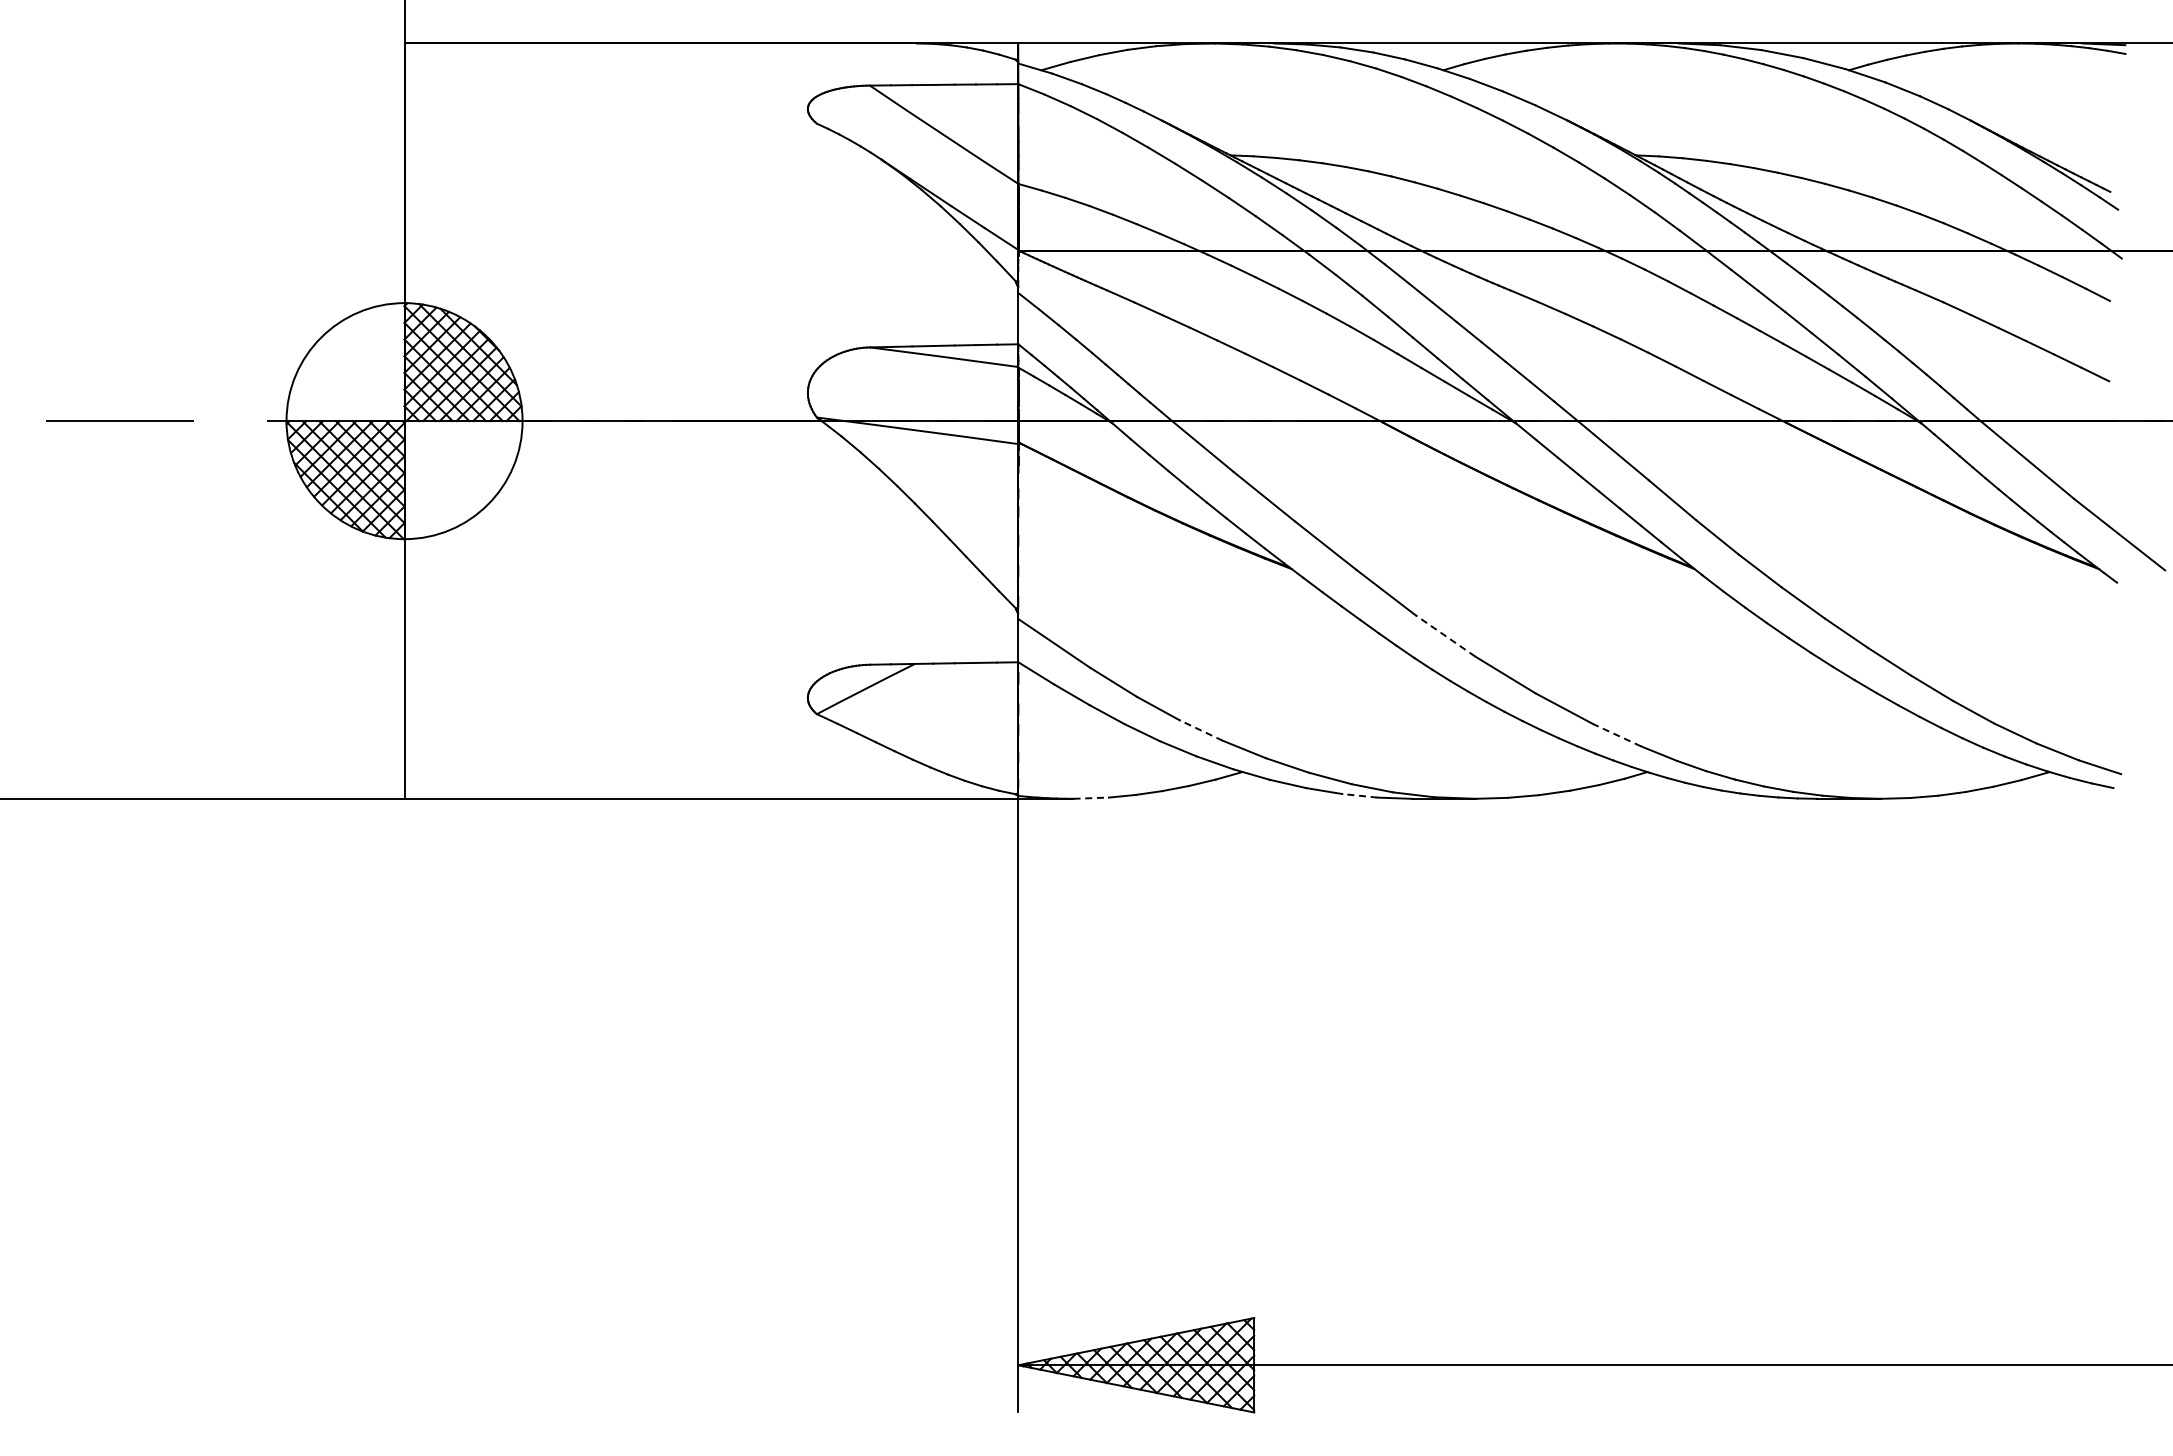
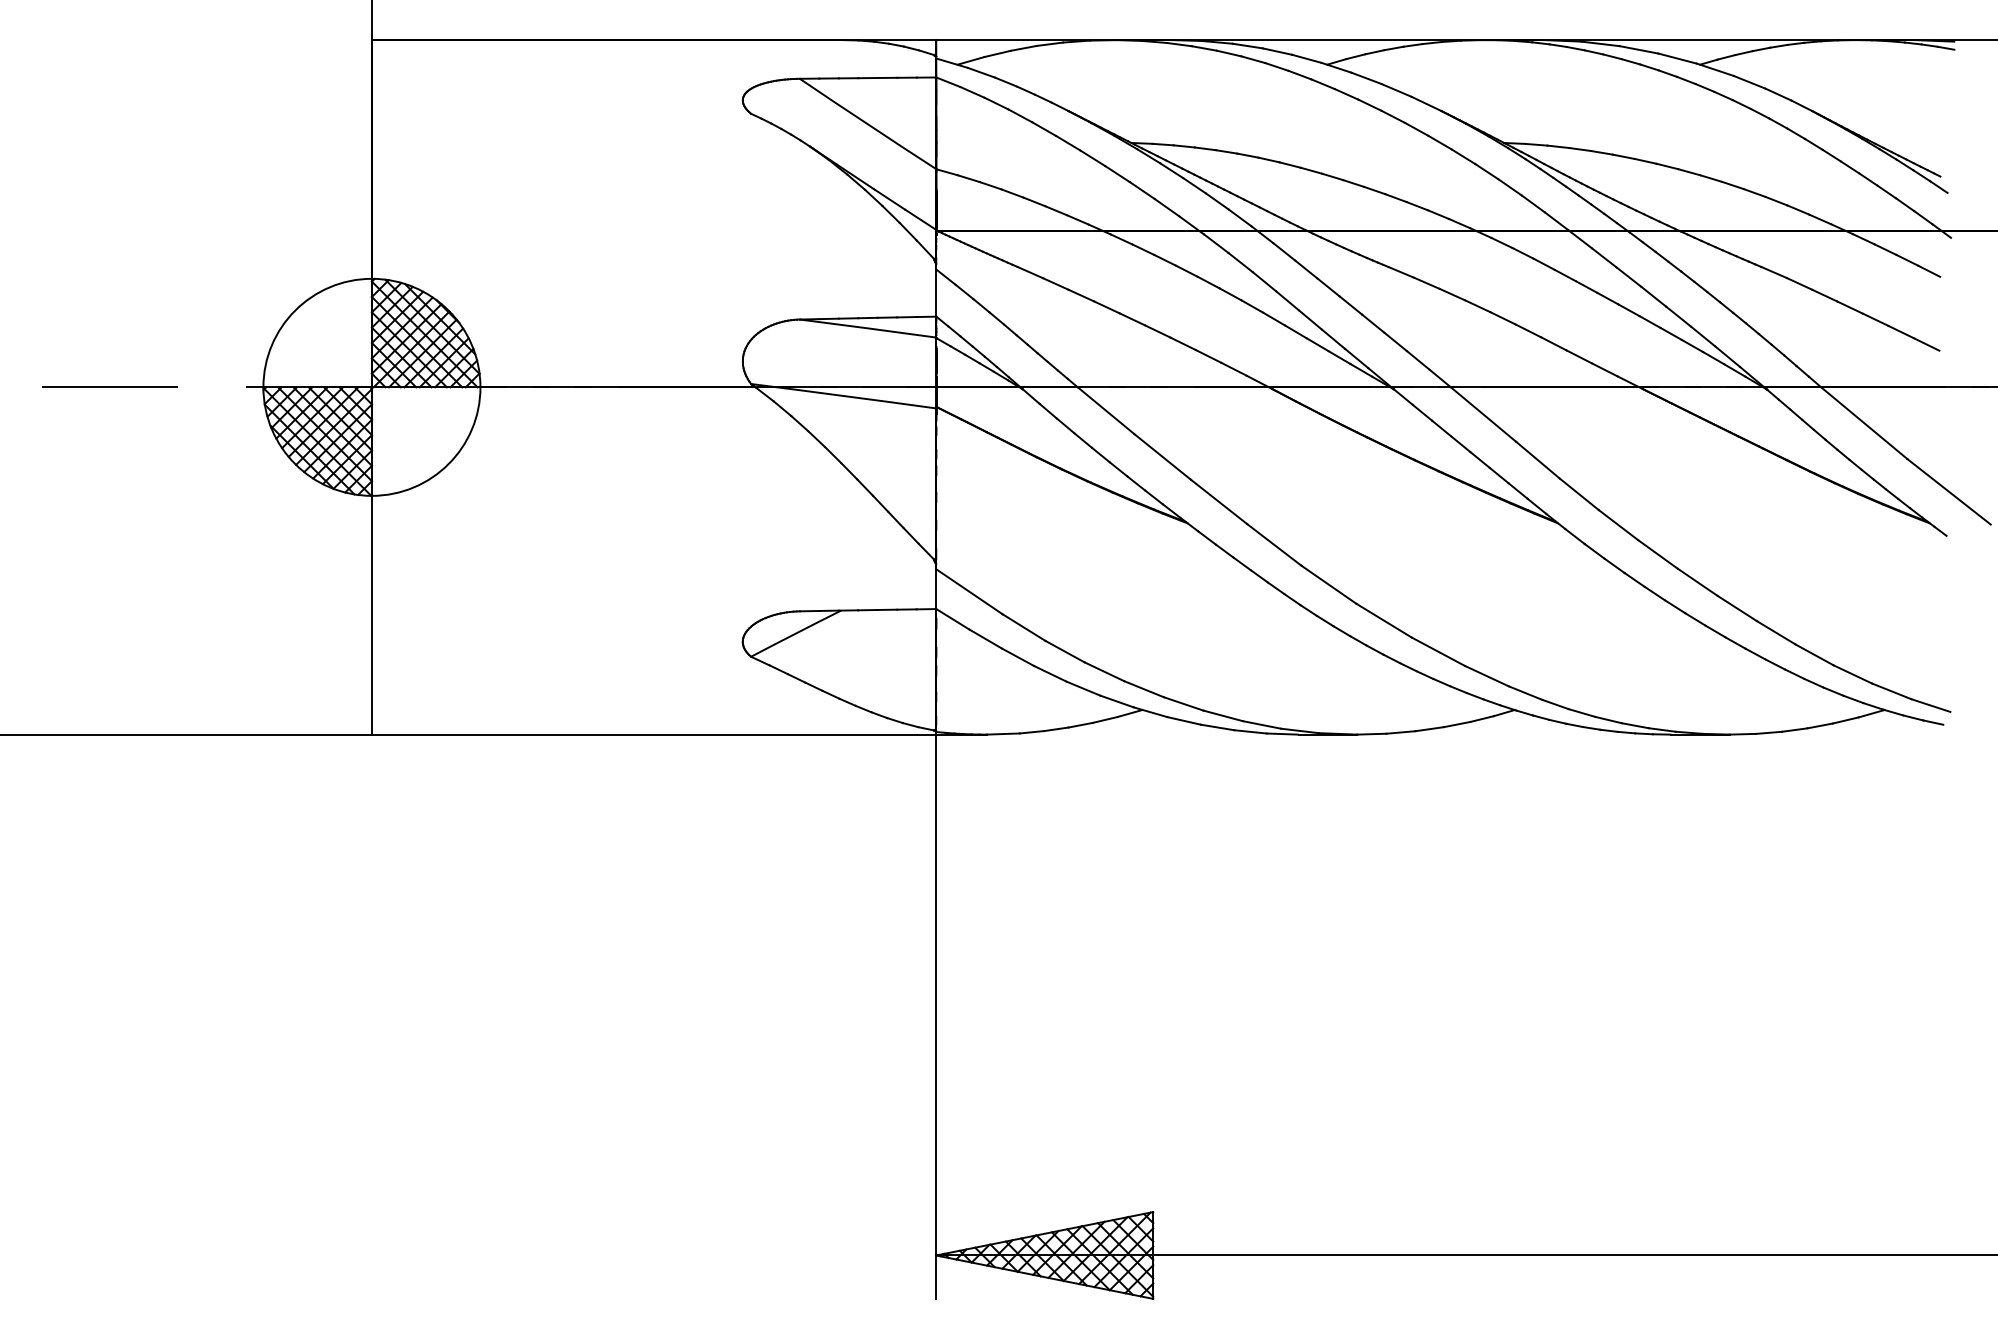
line: (1444, 635) -> (1328, 584), dashed -> solid
line: (1201, 730) -> (1104, 671), dashed -> solid
line: (1616, 735) -> (1486, 676), dashed -> solid
line: (1359, 795) -> (1250, 731), dashed -> solid
line: (1091, 798) -> (1003, 734), dashed -> solid

